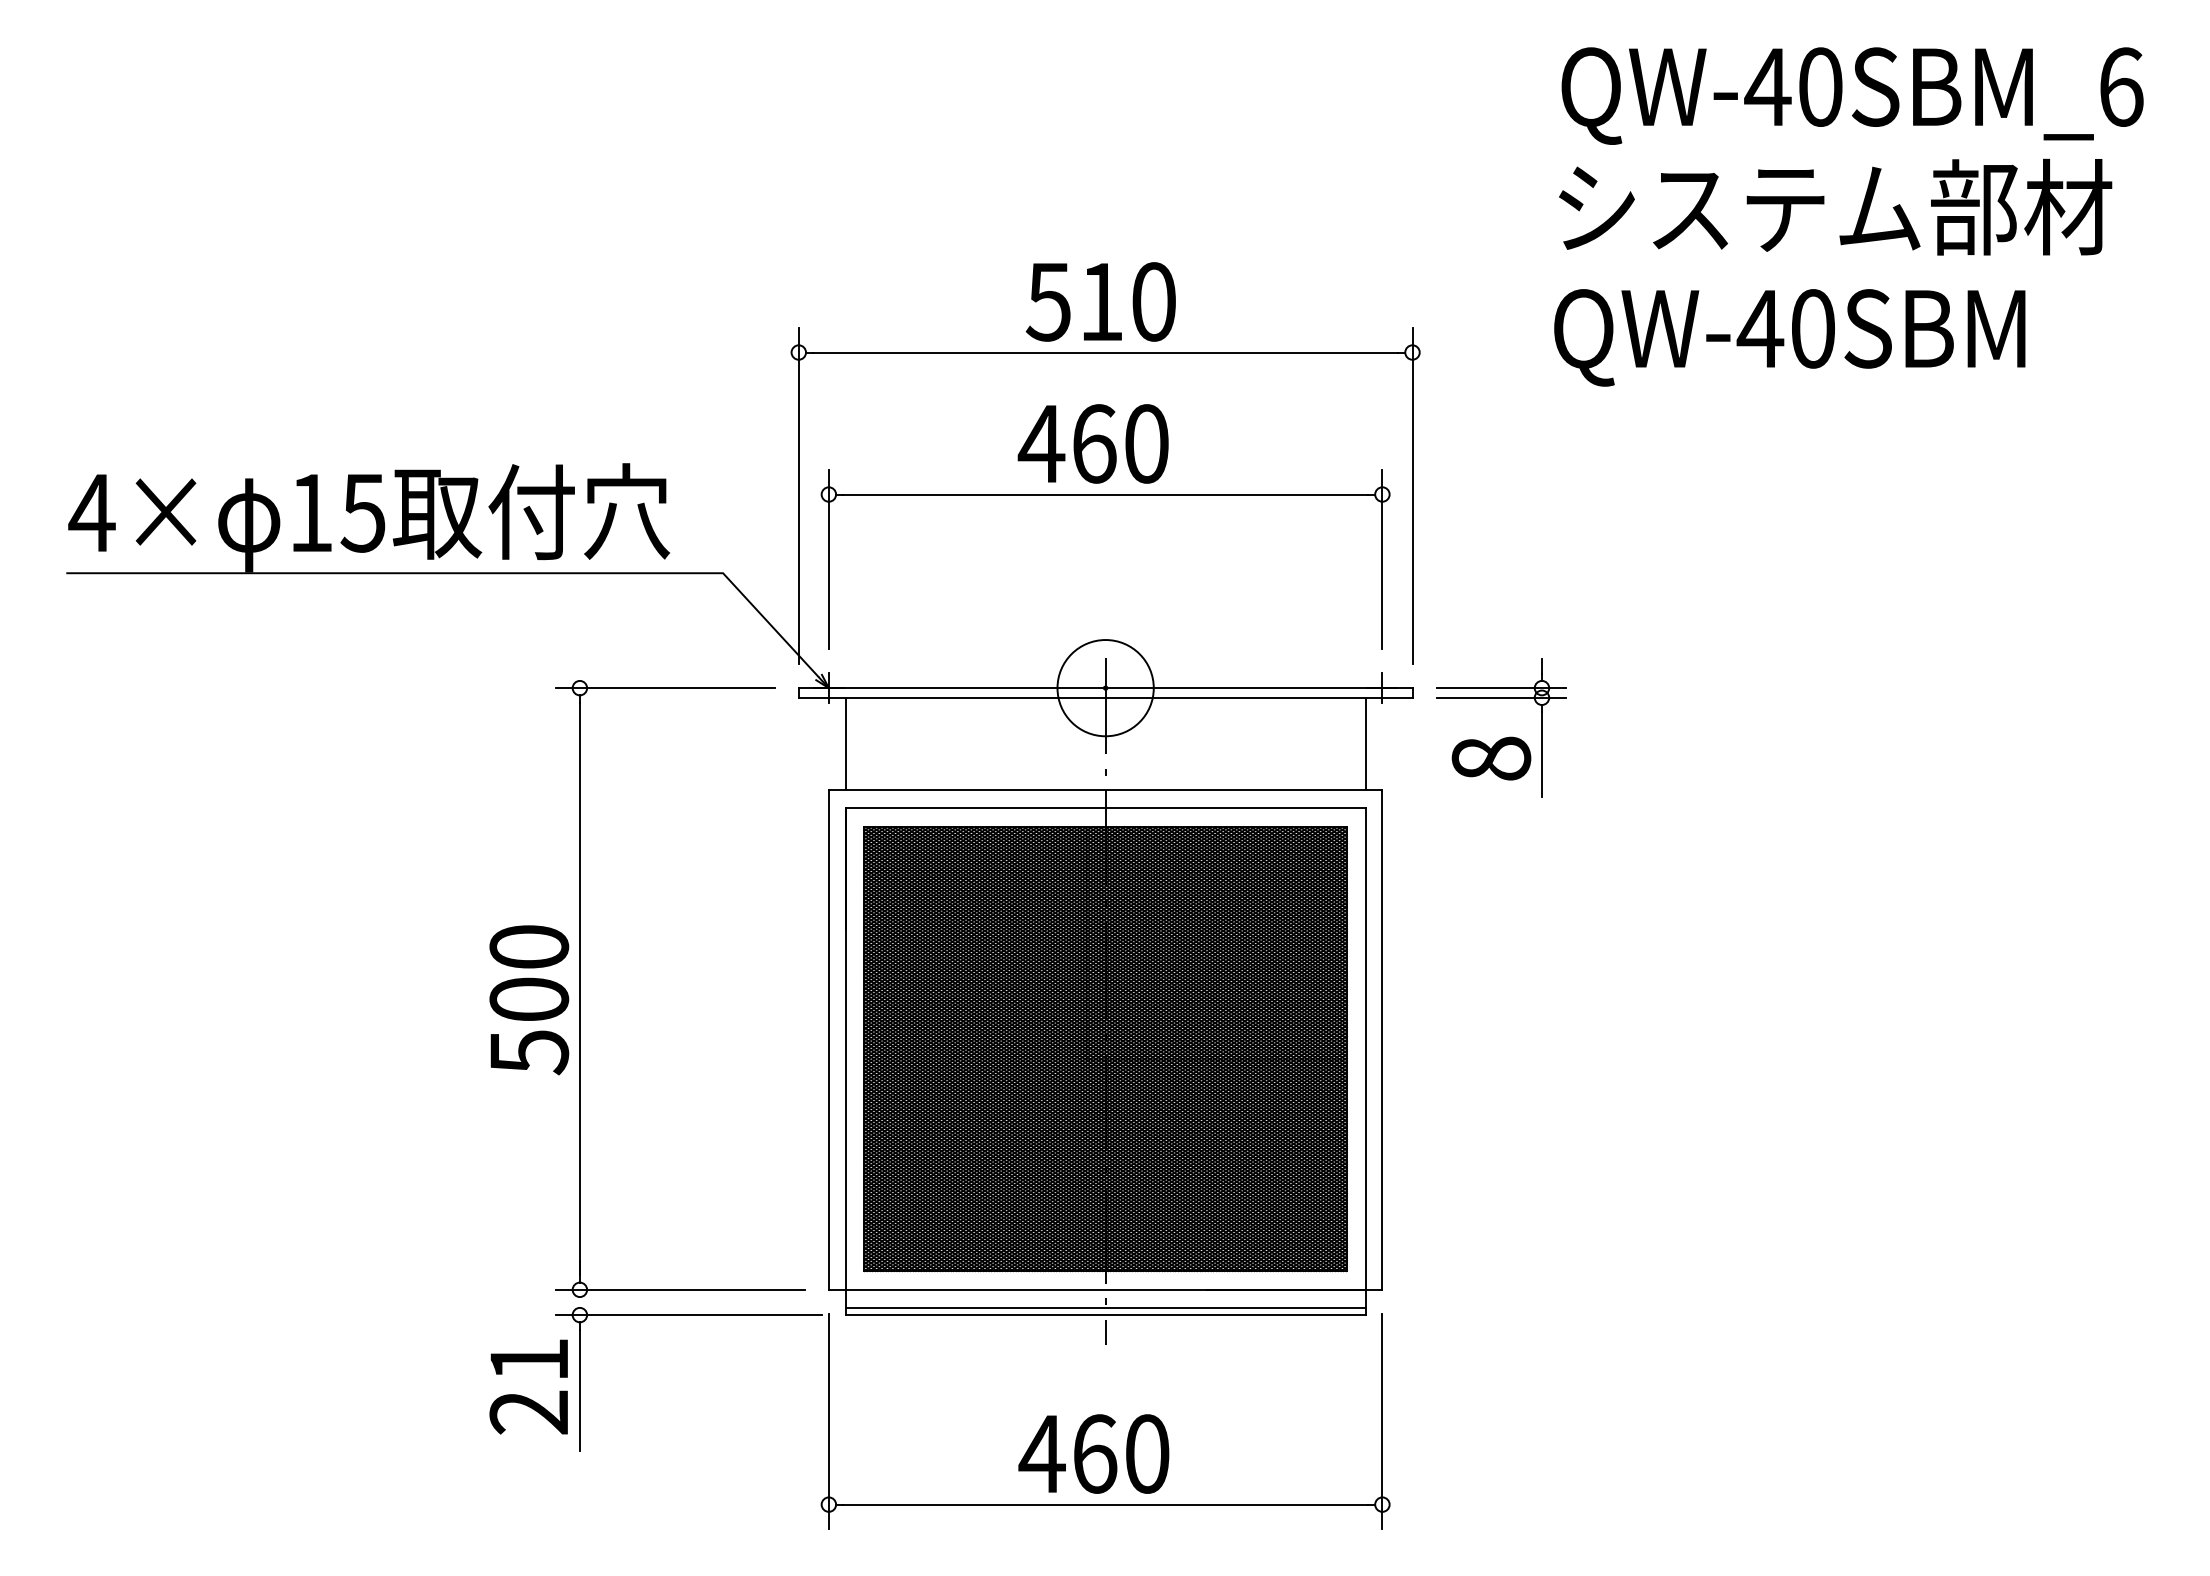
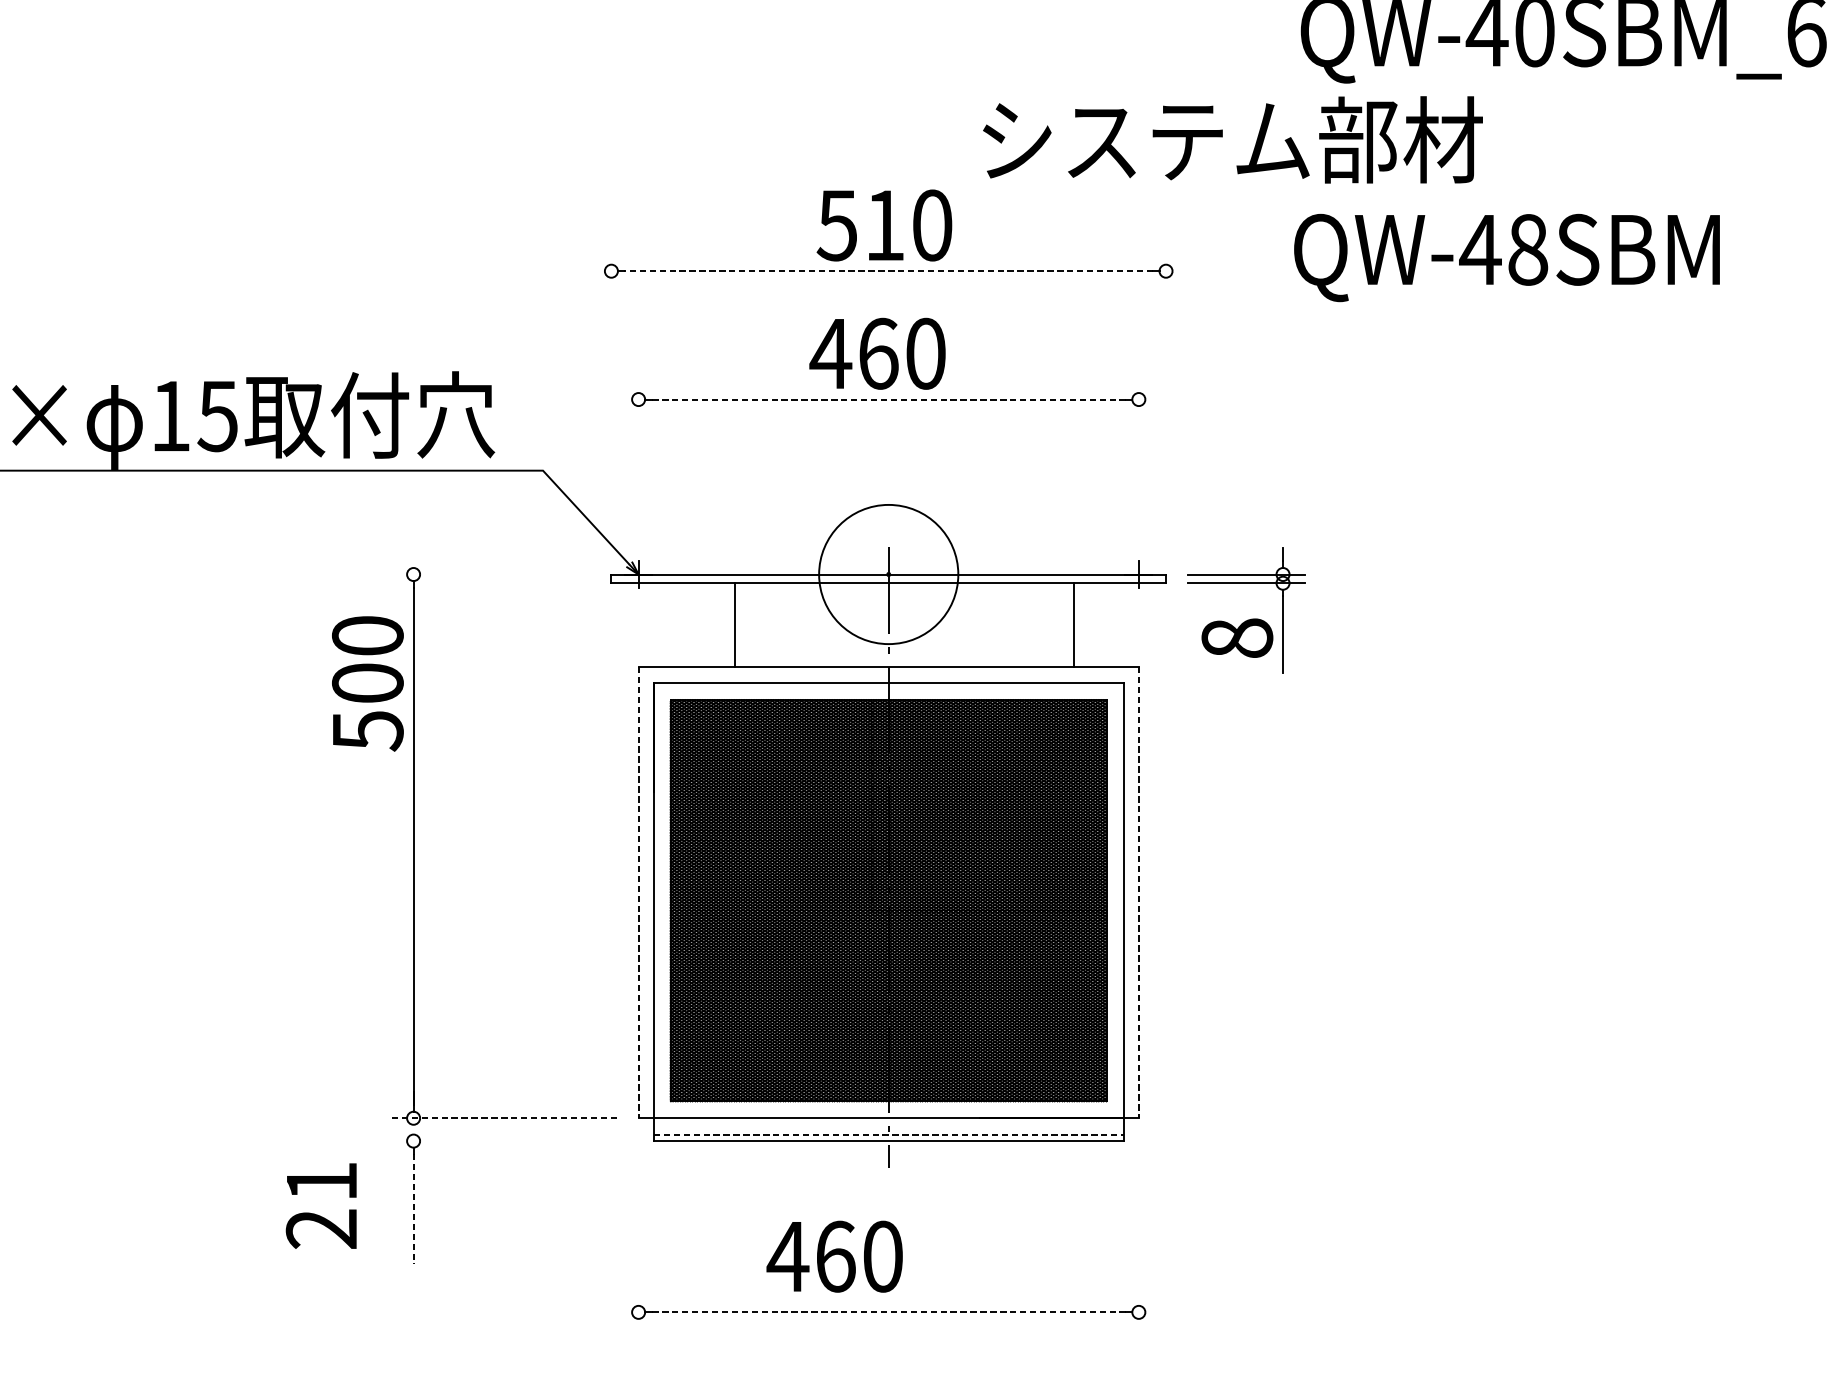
text: (1835, 206) -> (1232, 139), moved
text: (1813, 328) -> (1528, 249), QW-40SBM -> QW-48SBM
line: (1105, 352) -> (888, 271), solid -> dashed
line: (1105, 494) -> (888, 399), solid -> dashed
line: (798, 496) -> (611, 401), removed
line: (1412, 496) -> (1166, 401), removed
line: (828, 559) -> (638, 458), removed
line: (1382, 559) -> (1138, 458), removed
line: (664, 688) -> (490, 574), removed
circle: (1105, 688) -> (888, 574), size x1.6
line: (845, 743) -> (734, 624), moved
line: (1365, 743) -> (1073, 624), moved
text: (529, 1000) -> (368, 684), moved
line: (828, 1040) -> (638, 892), solid -> dashed
line: (1382, 1040) -> (1138, 892), solid -> dashed
line: (679, 1289) -> (503, 1117), solid -> dashed
line: (1105, 1307) -> (888, 1134), solid -> dashed
line: (688, 1315) -> (511, 1141), removed
text: (528, 1386) -> (321, 1205), moved
line: (579, 1390) -> (413, 1209), solid -> dashed
line: (828, 1420) -> (638, 1236), removed
line: (1382, 1420) -> (1138, 1236), removed
text: (1093, 1453) -> (834, 1256), moved
line: (1105, 1504) -> (888, 1312), solid -> dashed

